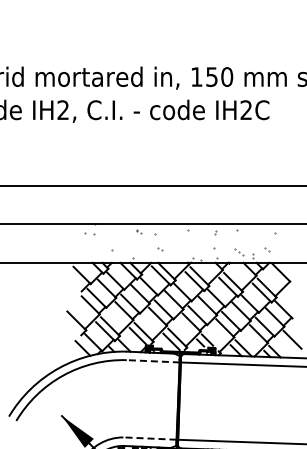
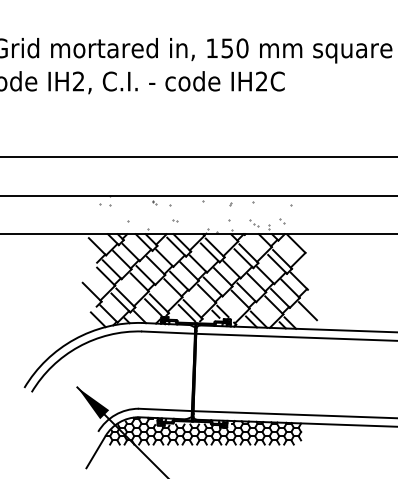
line: (153, 361) -> (168, 332), dashed -> solid
line: (150, 438) -> (165, 409), dashed -> solid

